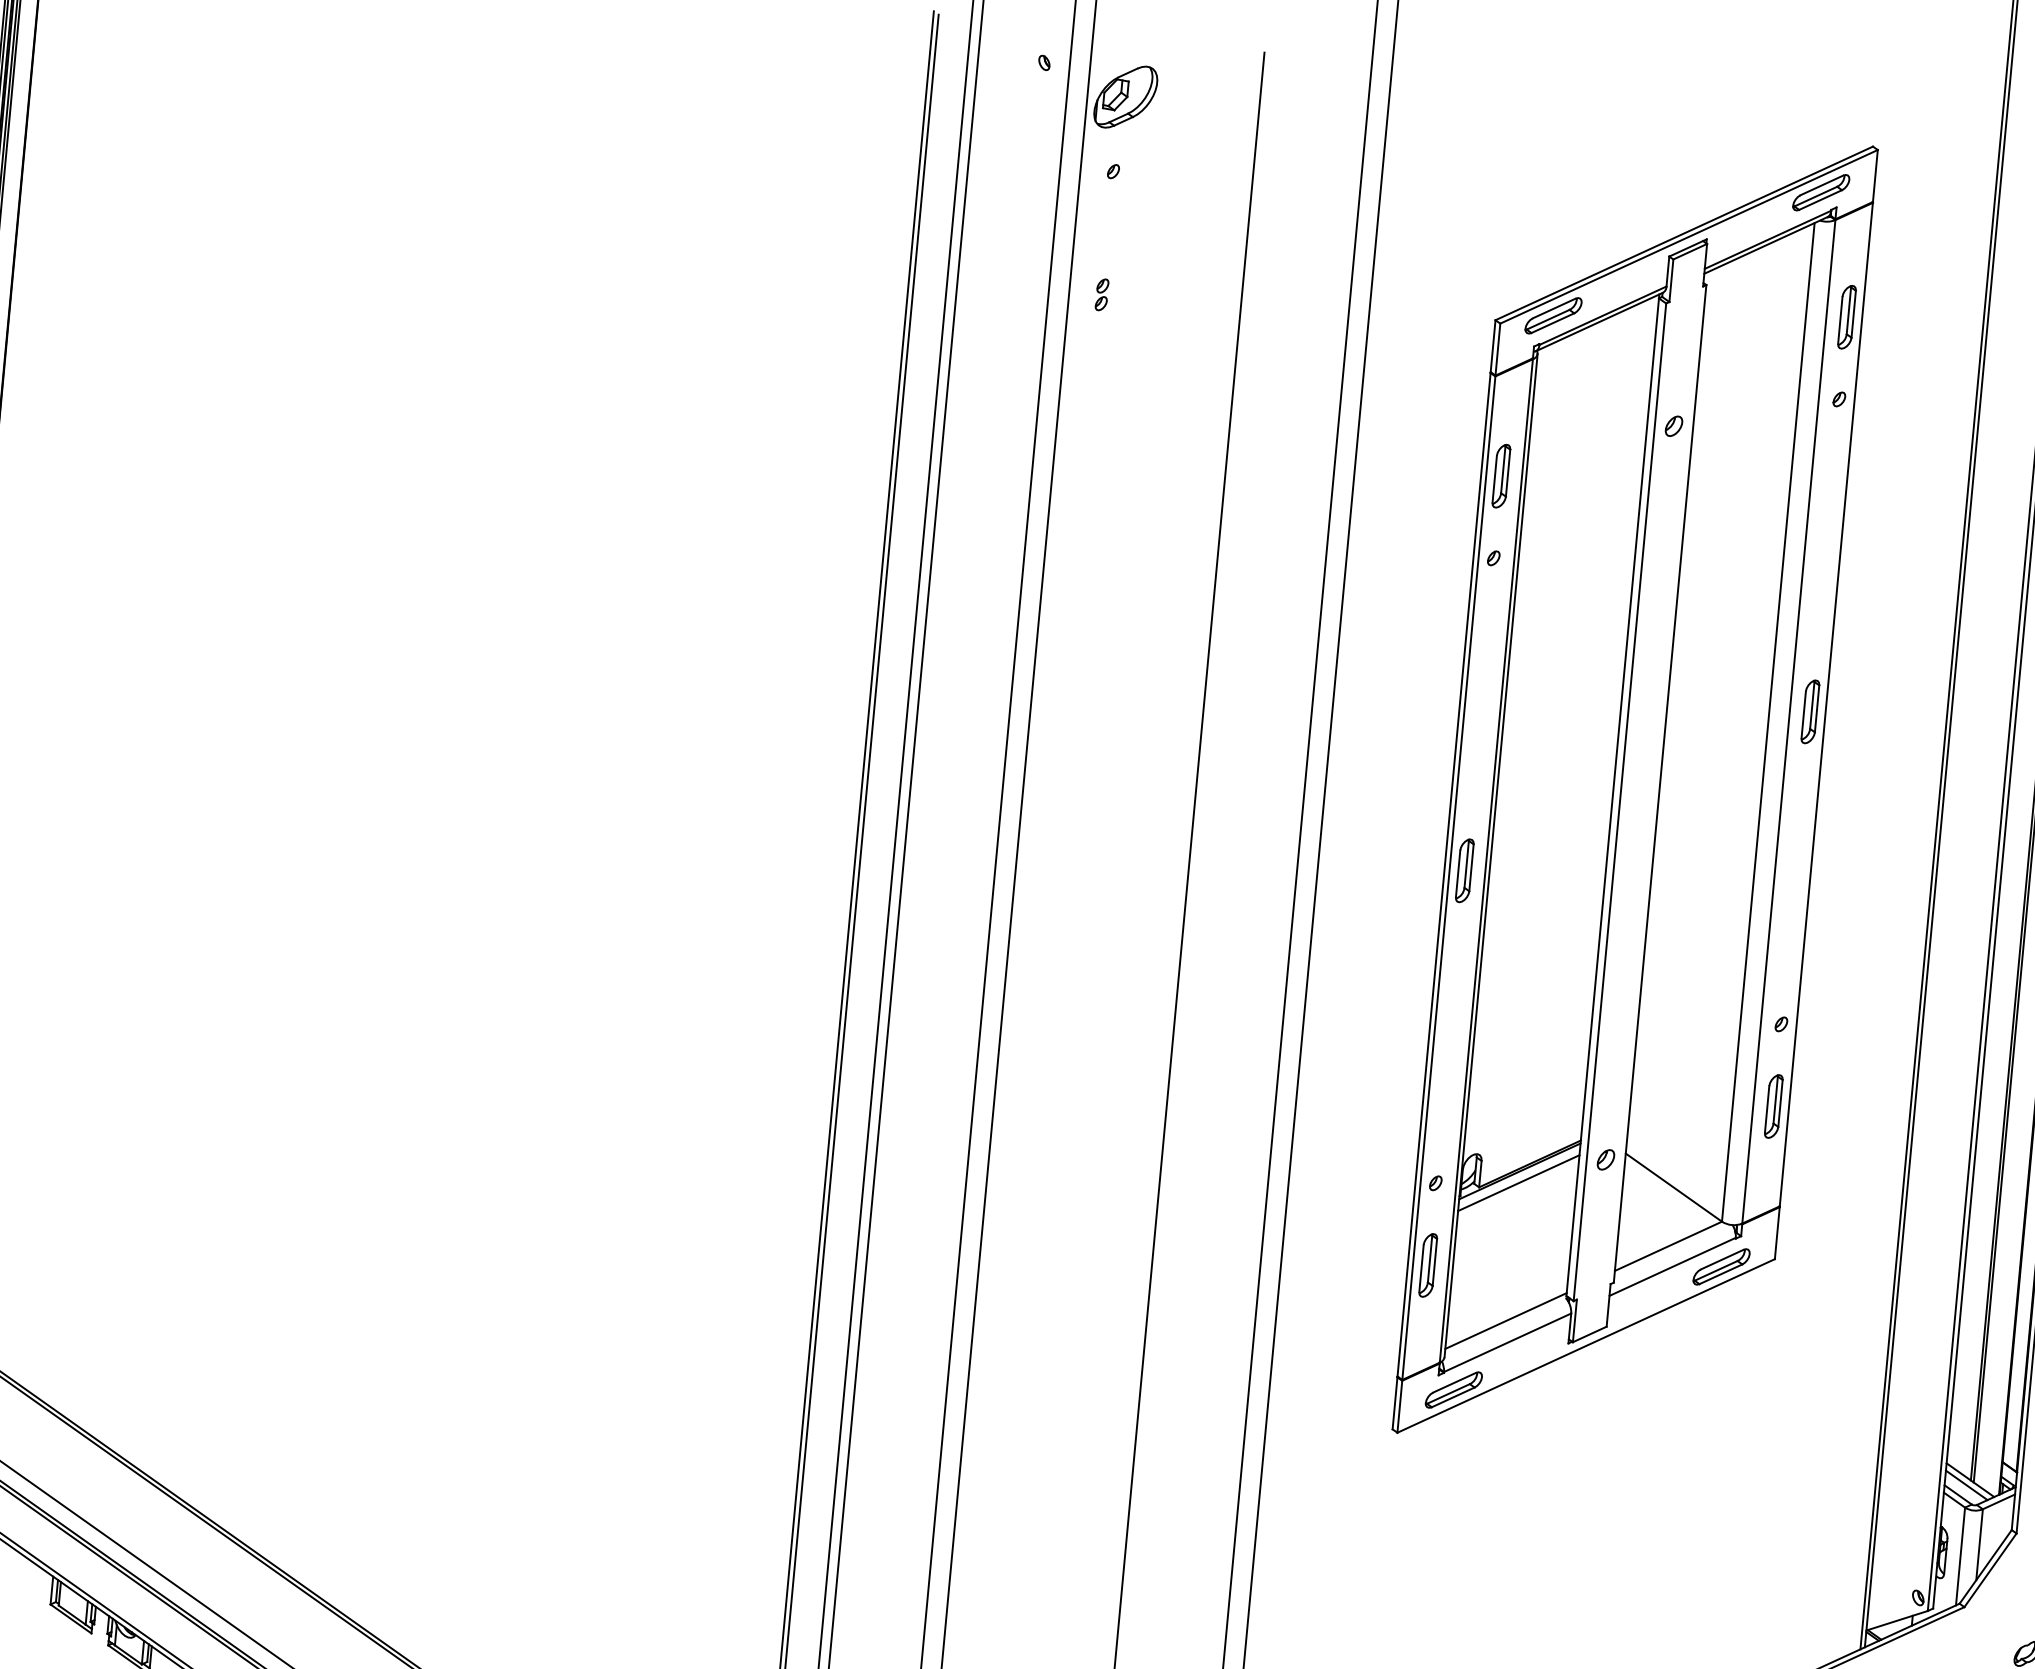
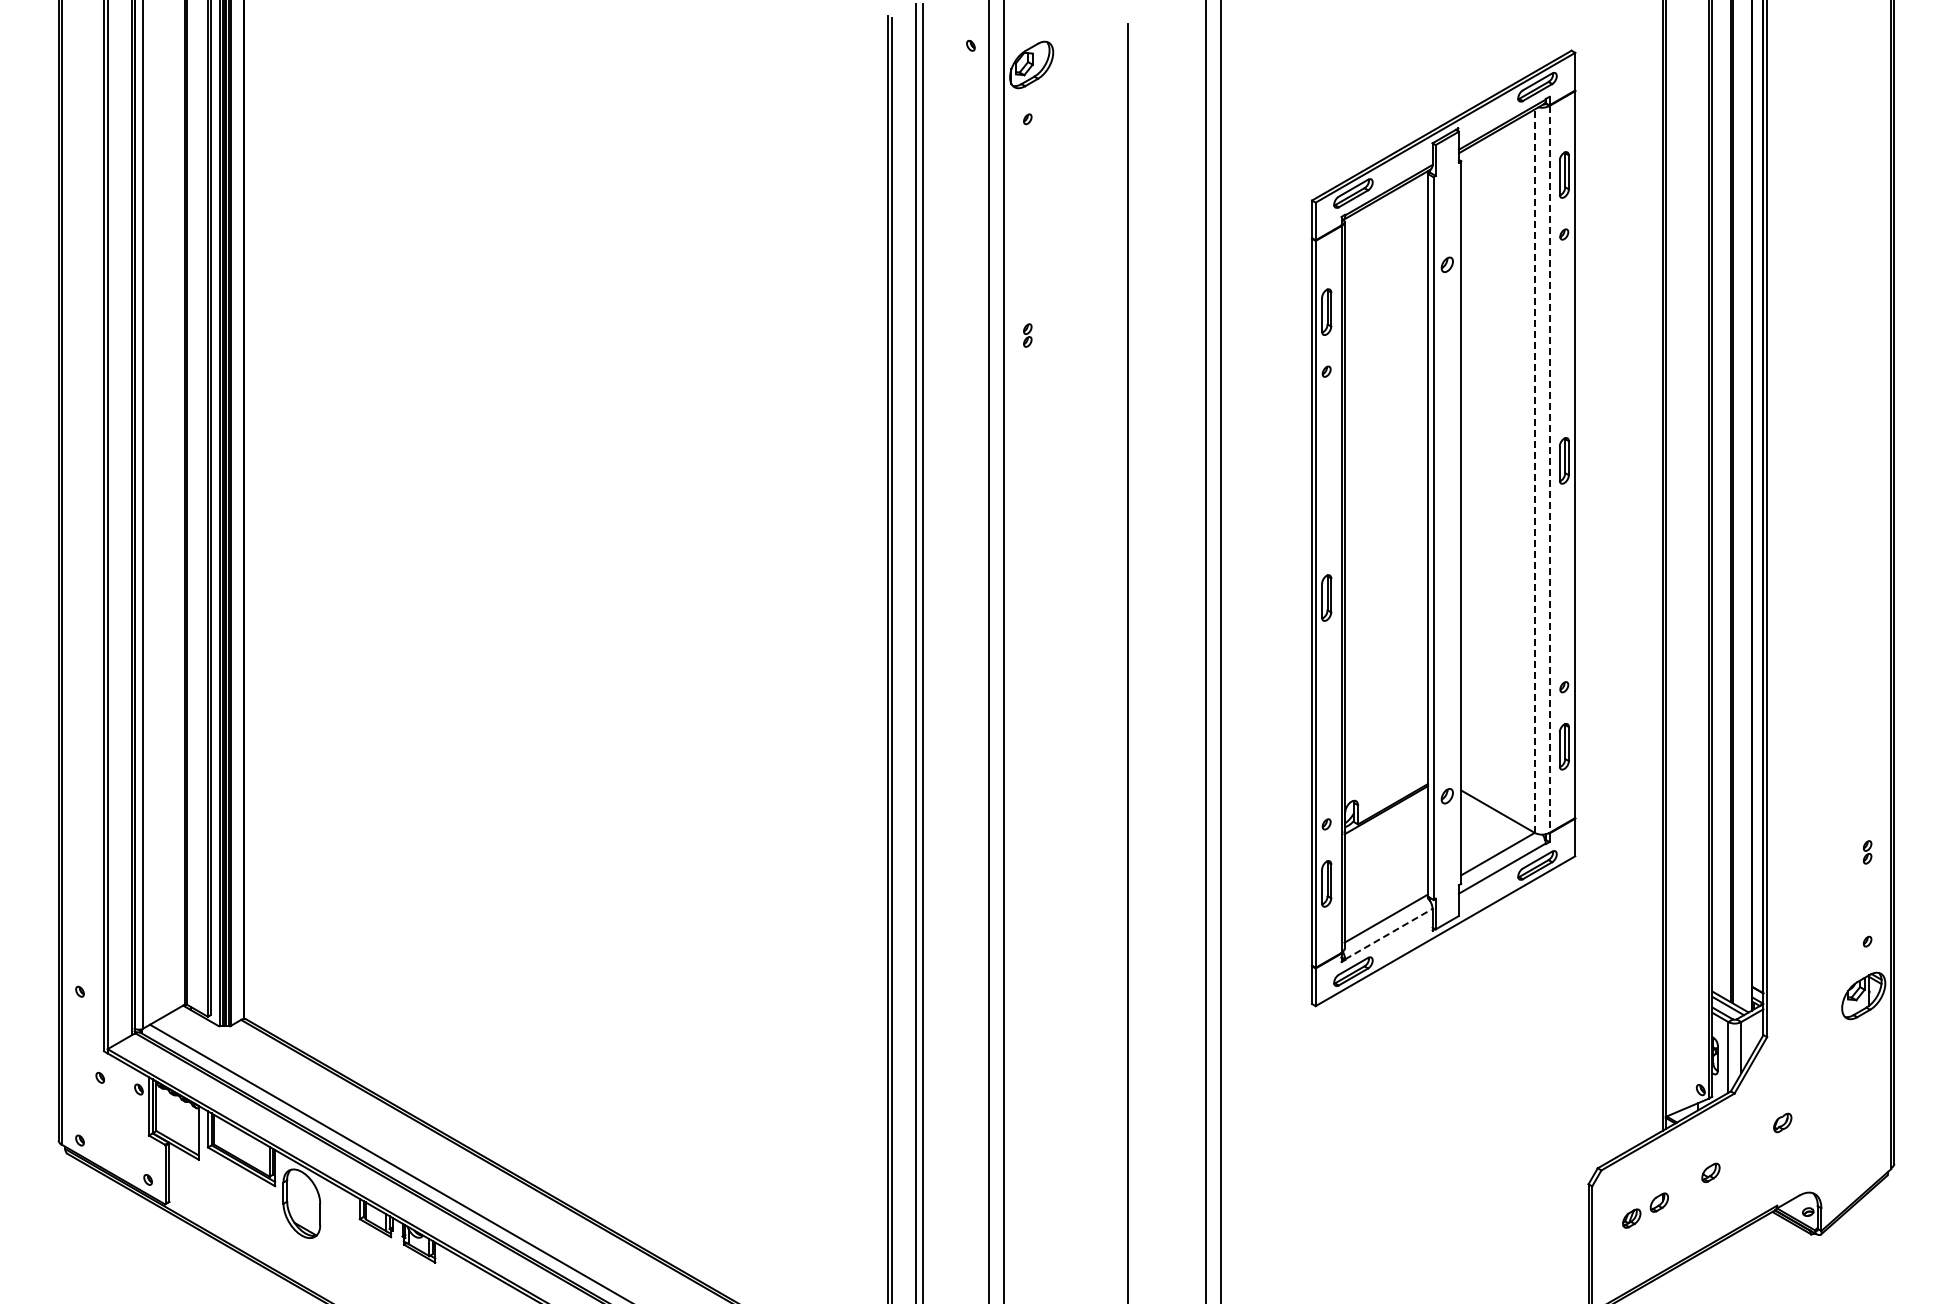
part: (1101, 294) -> (1027, 335), moved
line: (1788, 721) -> (1549, 469), solid -> dashed
line: (1767, 722) -> (1534, 471), solid -> dashed
line: (1519, 1182) -> (1386, 818), removed
line: (1508, 1341) -> (1389, 933), solid -> dashed

